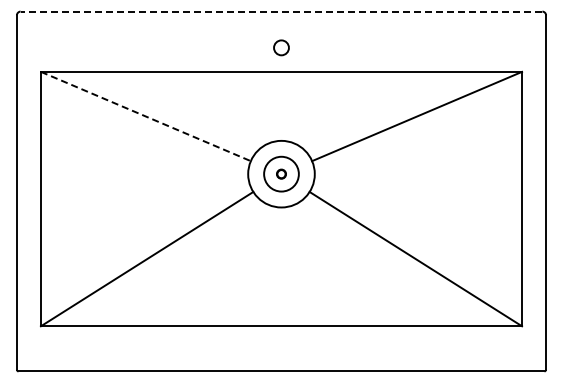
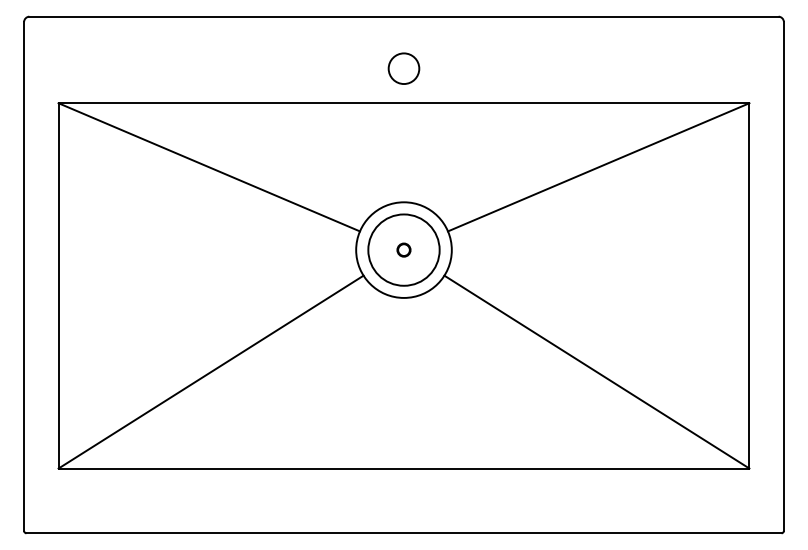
line: (281, 11) -> (404, 16), dashed -> solid
circle: (281, 47) -> (404, 68), size x1.43
line: (146, 116) -> (210, 167), dashed -> solid
circle: (281, 174) -> (404, 250), size x1.43

